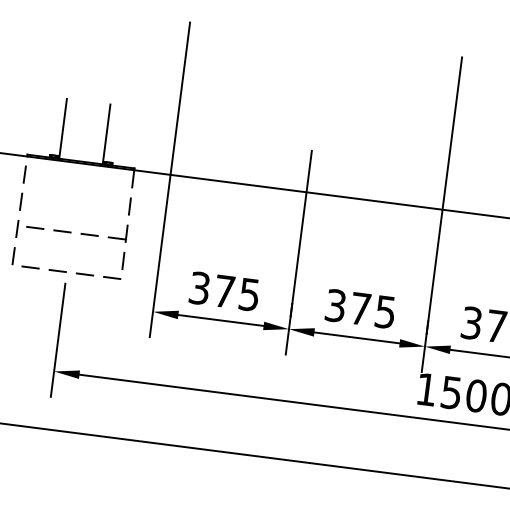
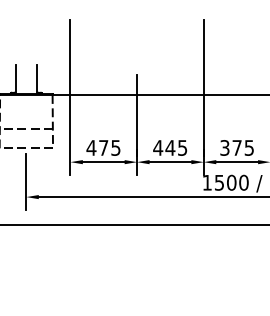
text: (199, 287) -> (91, 147), 375 -> 475
text: (348, 306) -> (164, 147), 375 -> 445

